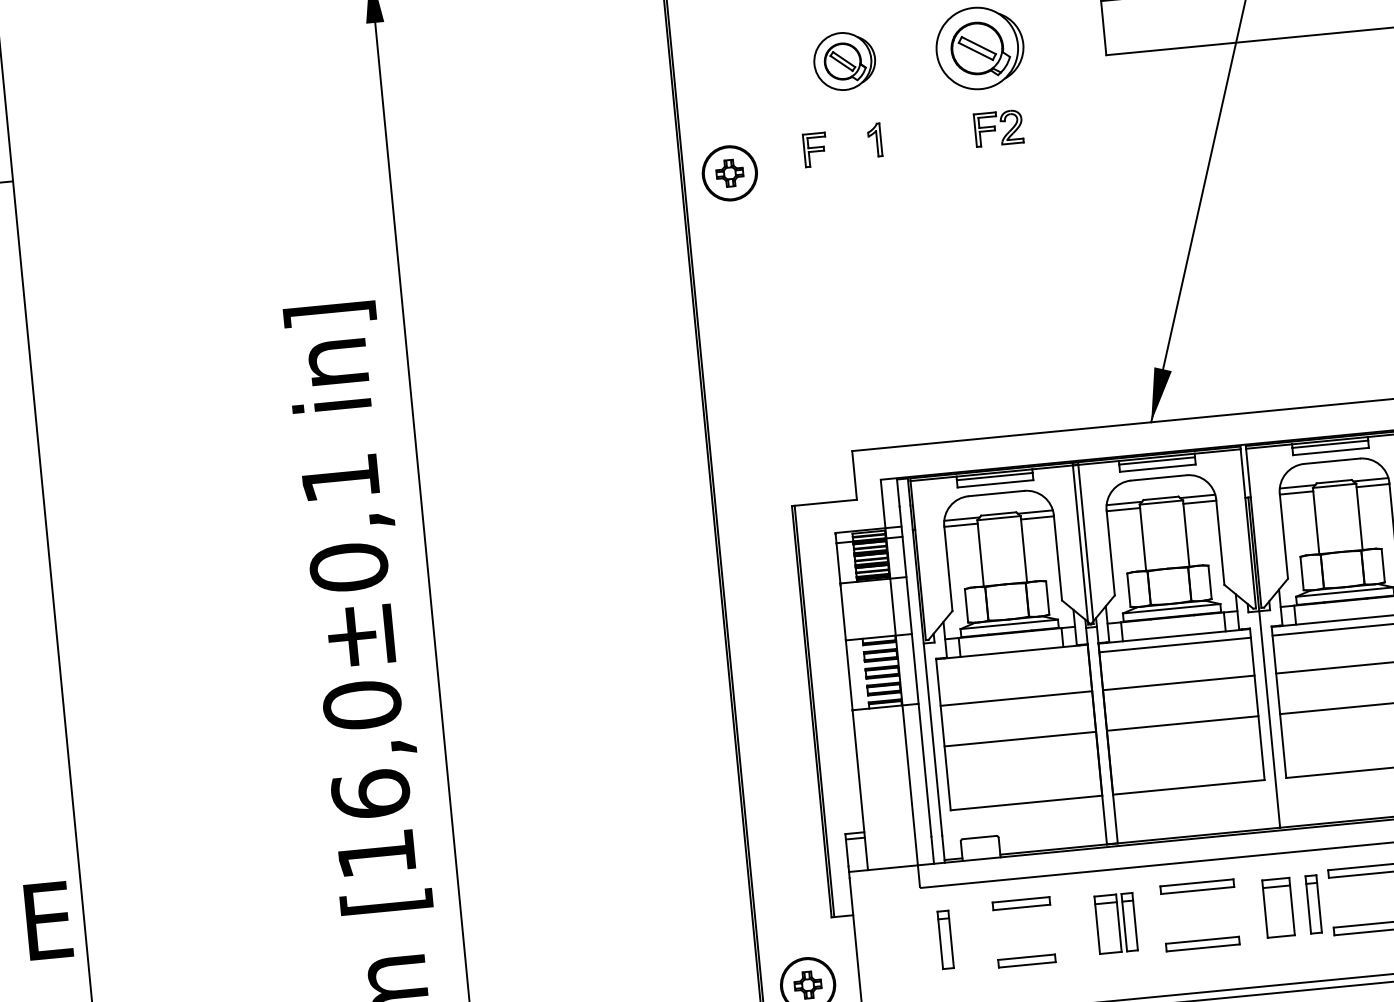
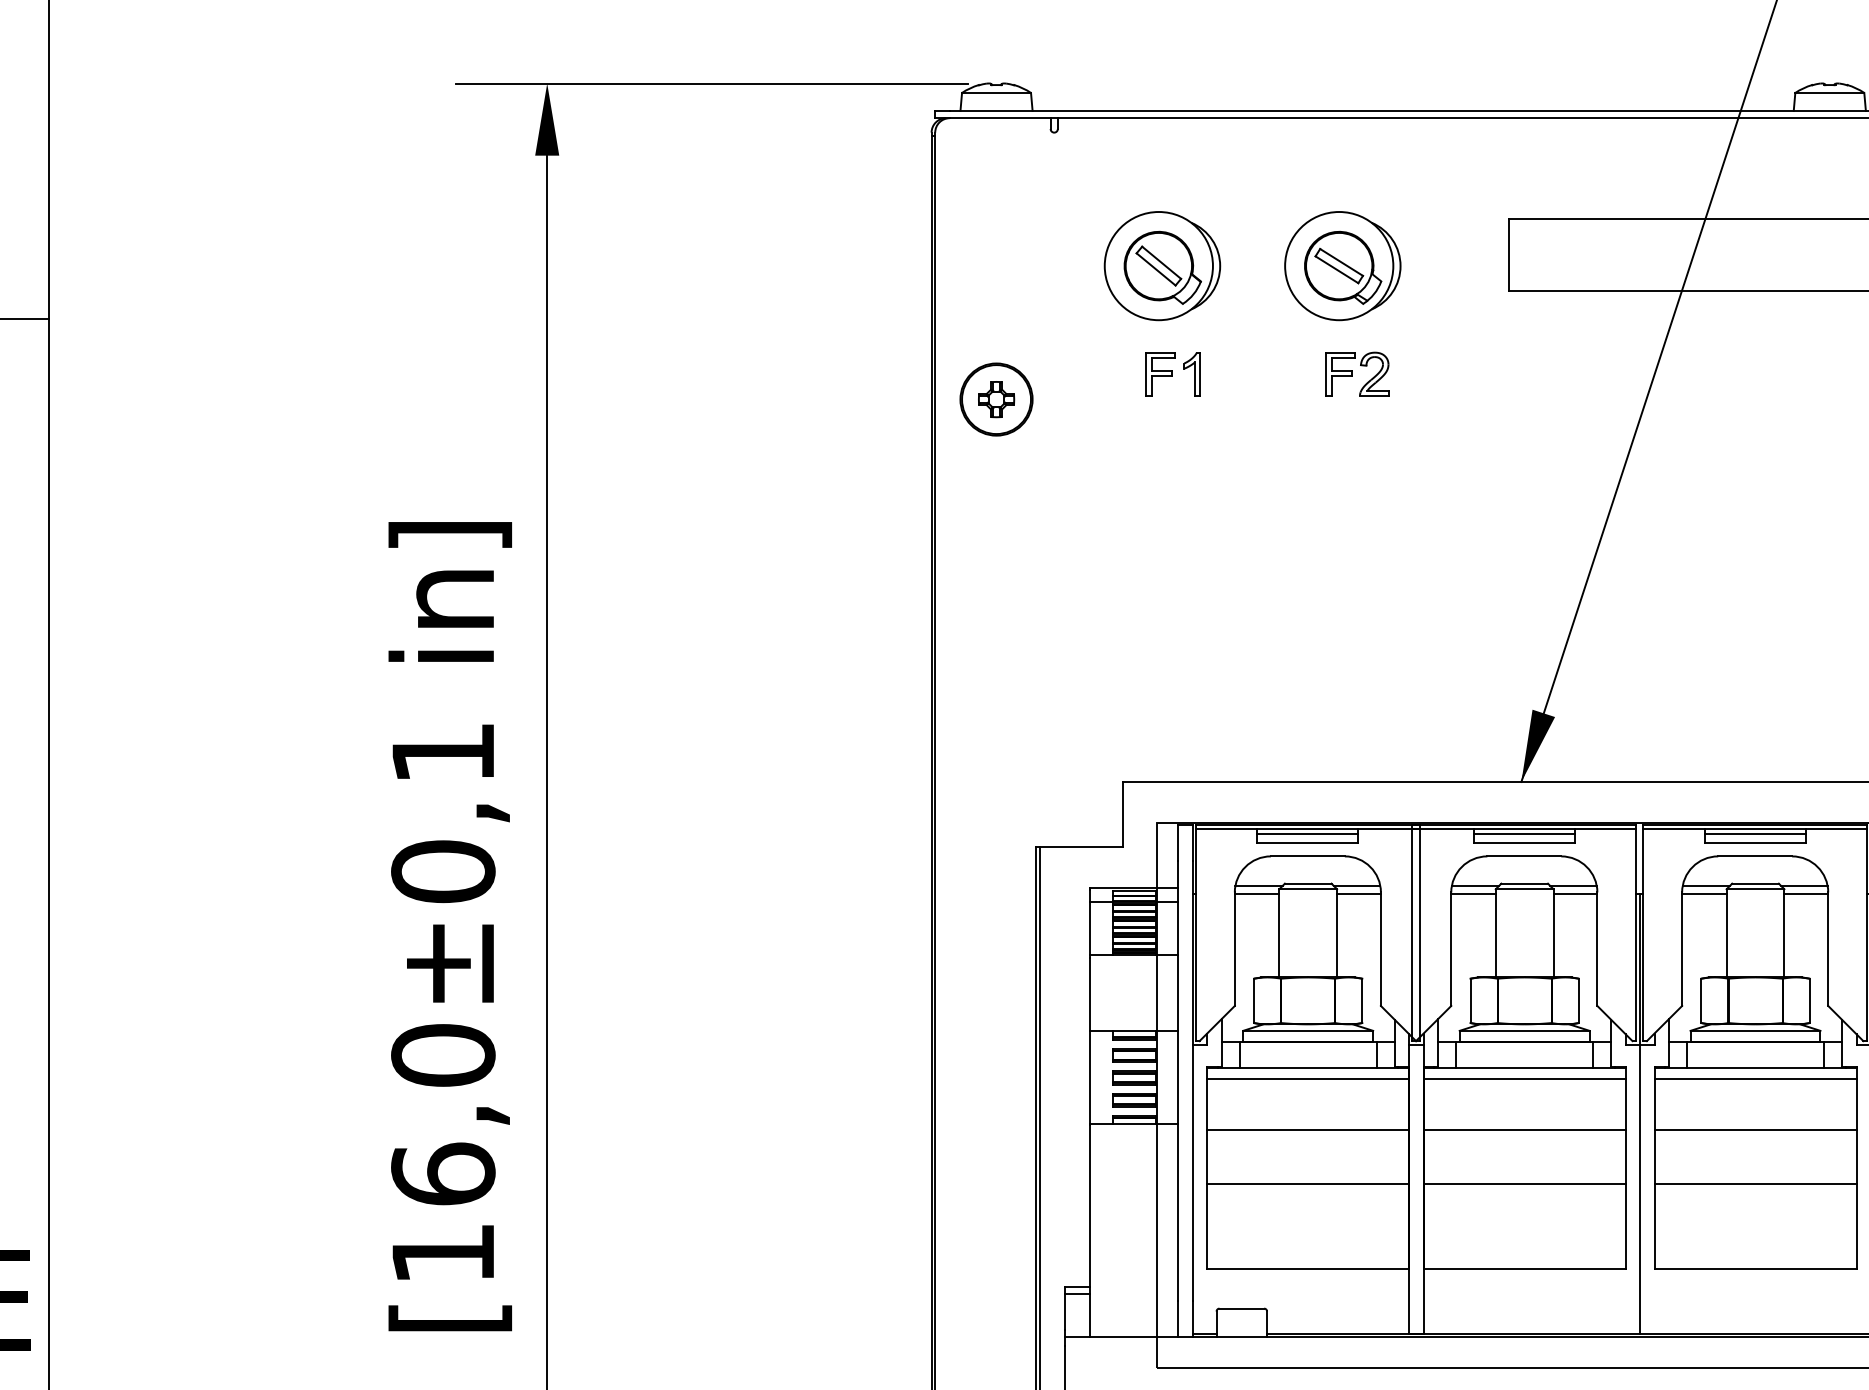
part: (844, 61) -> (1162, 266), size x1.43
part: (815, 149) -> (1160, 374), moved
line: (1013, 660) -> (1308, 1079), added

